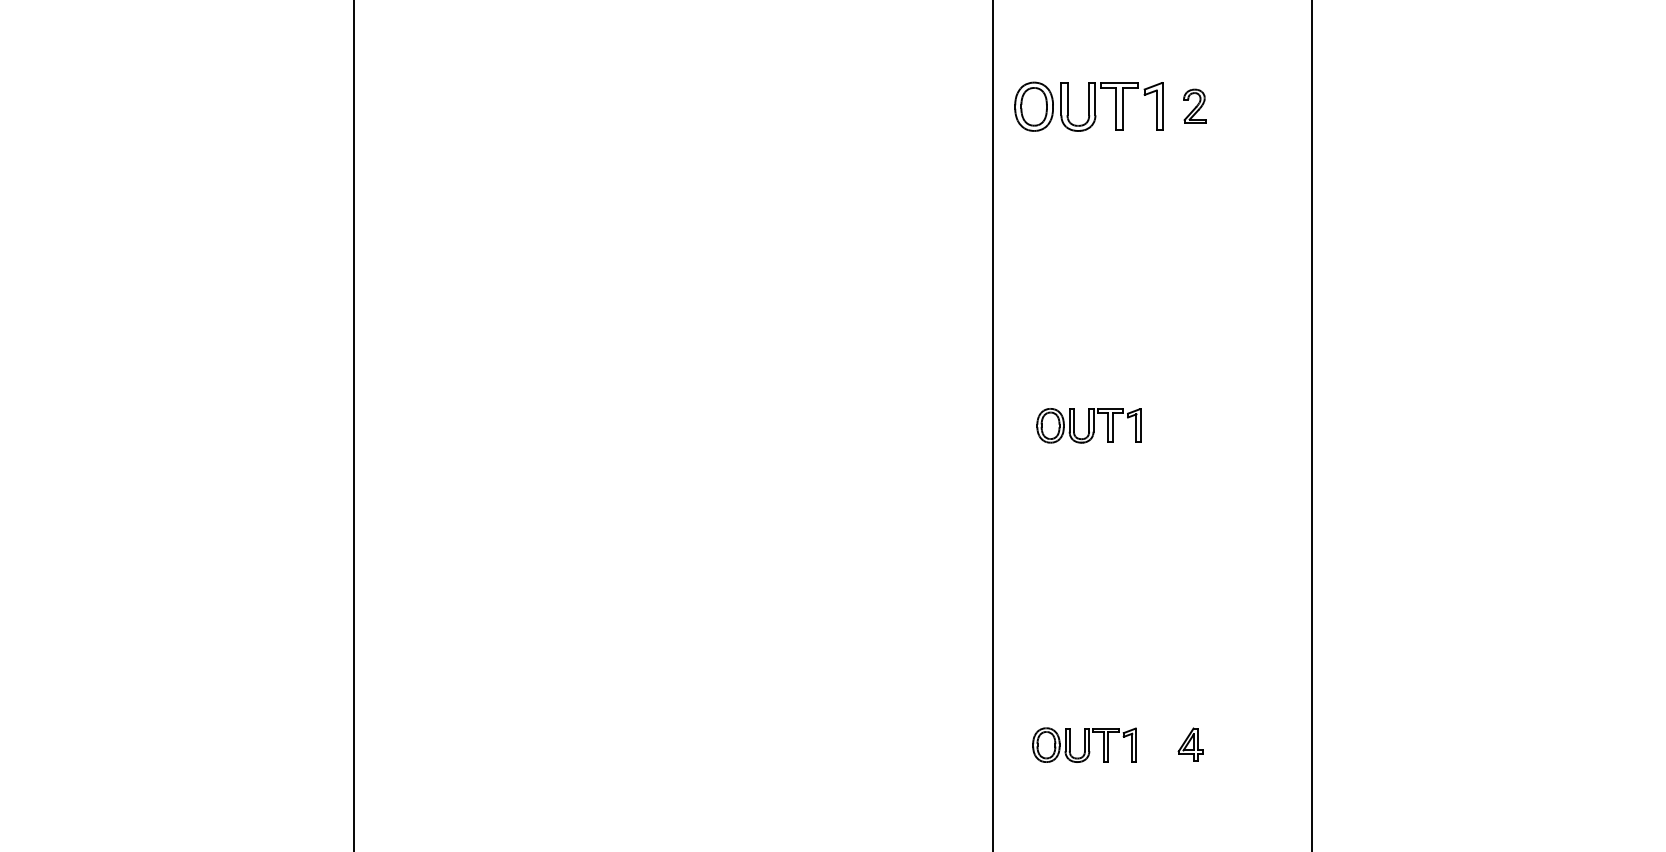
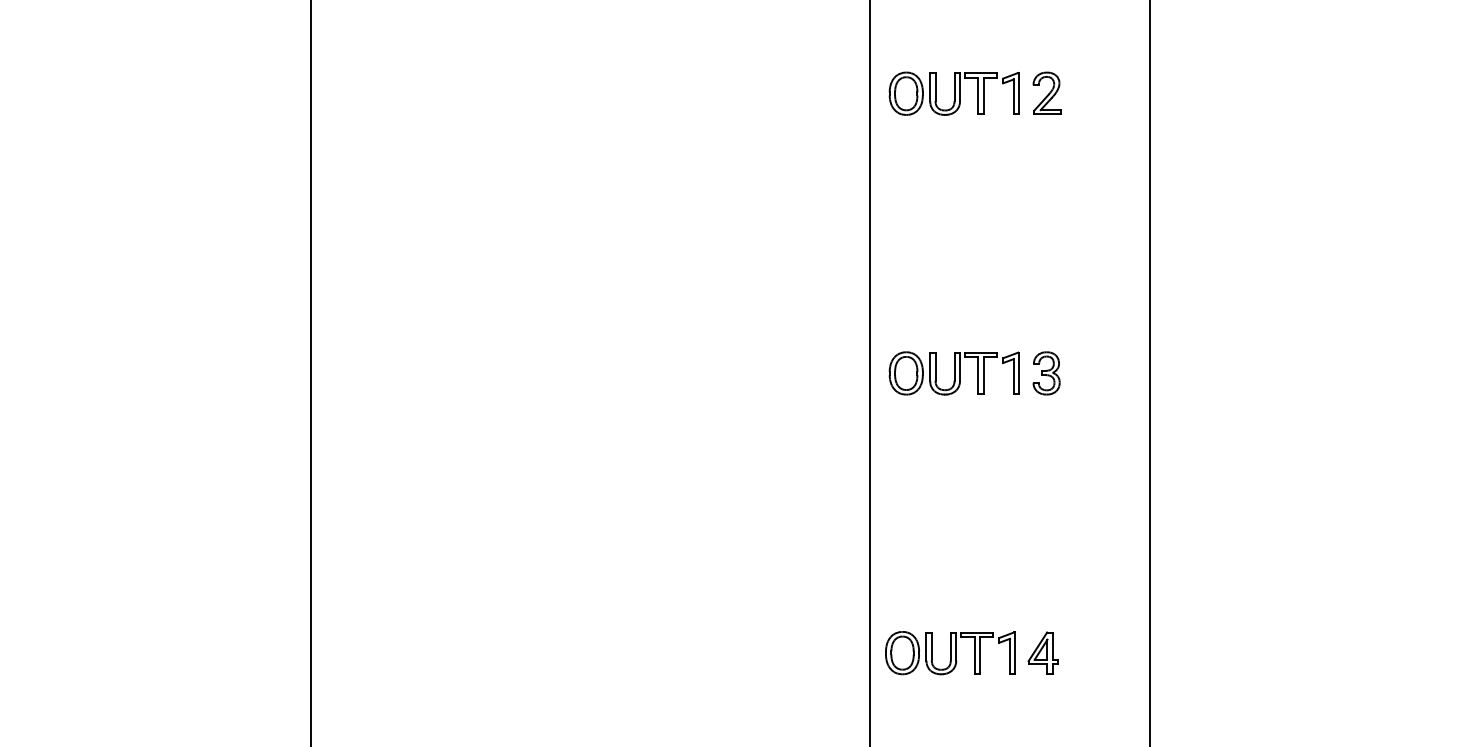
part: (1194, 105) -> (1046, 92), size x1.43
part: (1088, 425) -> (953, 373), size x1.43
part: (1194, 425) -> (1046, 373), added
part: (1190, 744) -> (1043, 652), size x1.43
part: (1084, 745) -> (950, 653), size x1.43

